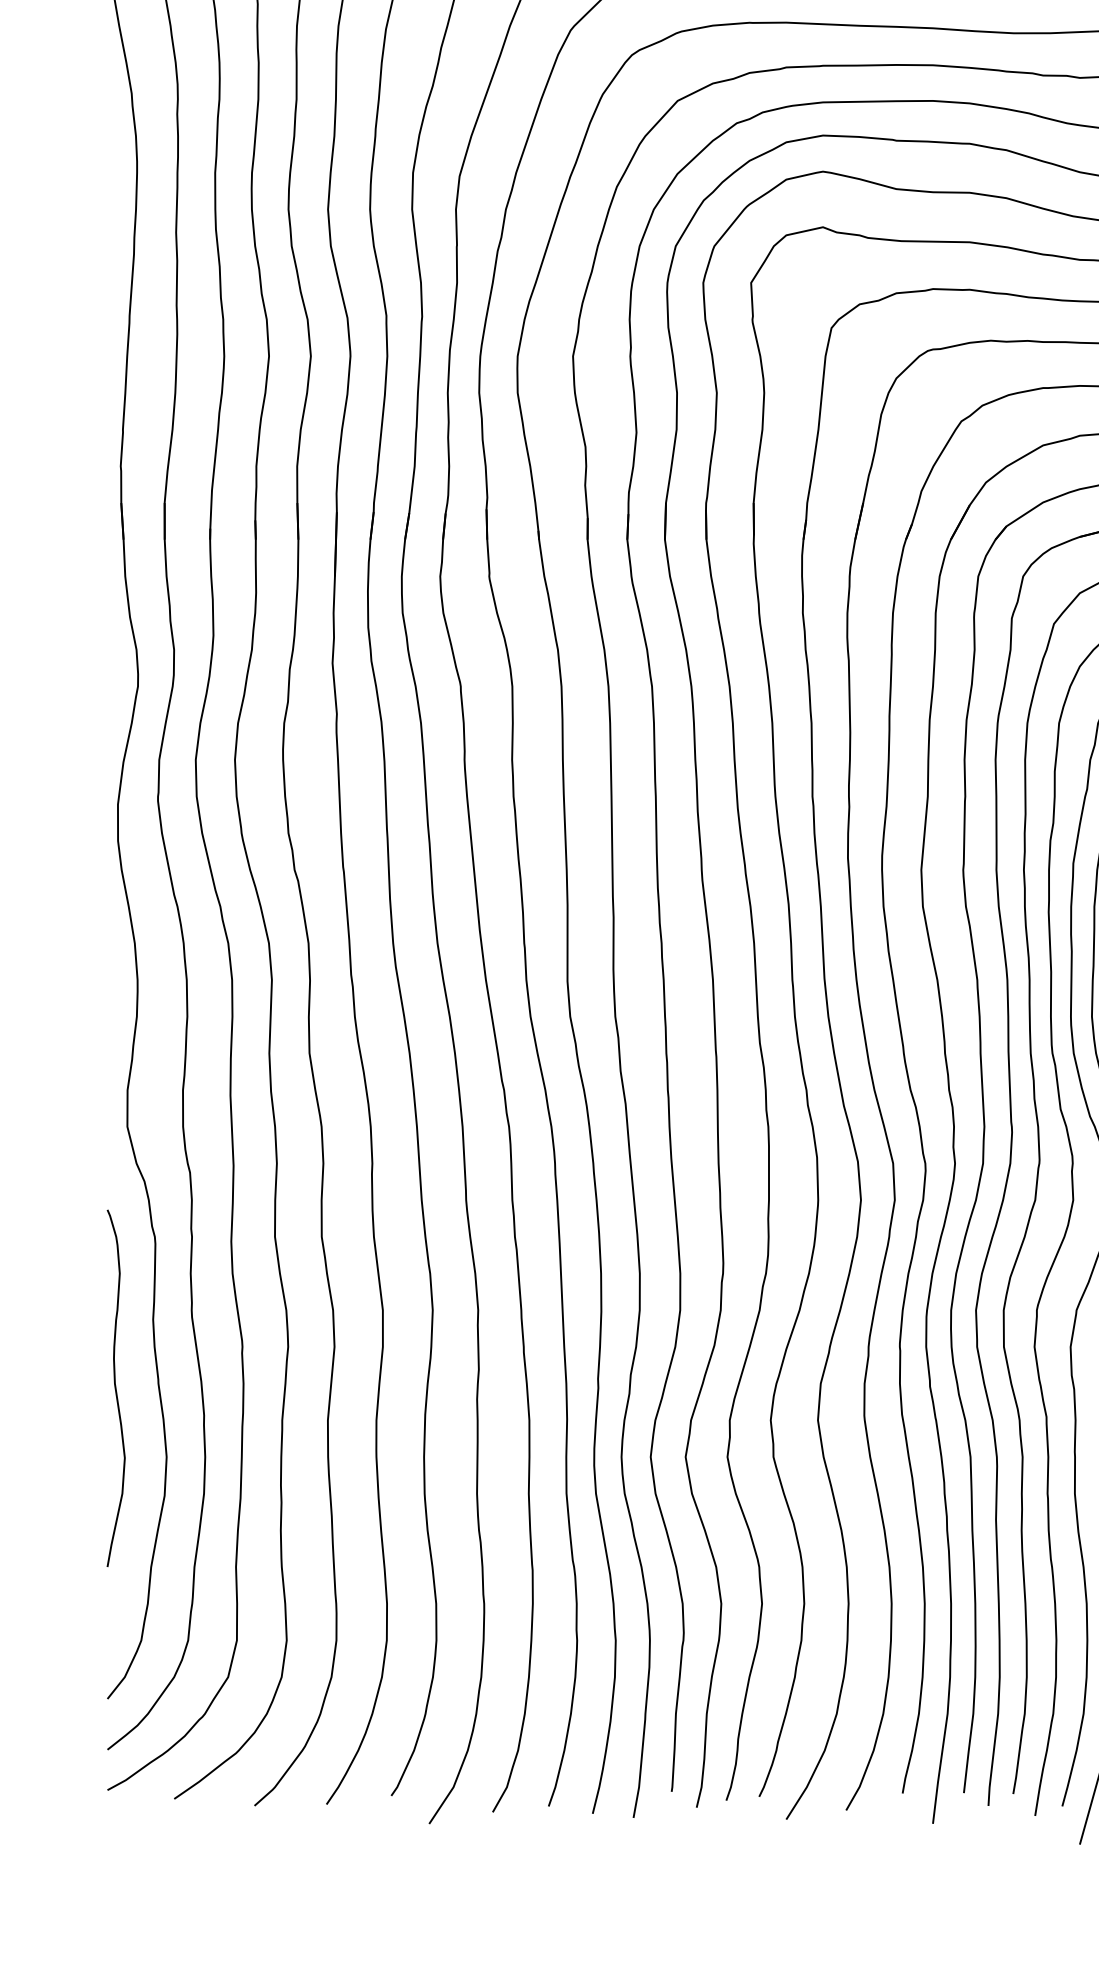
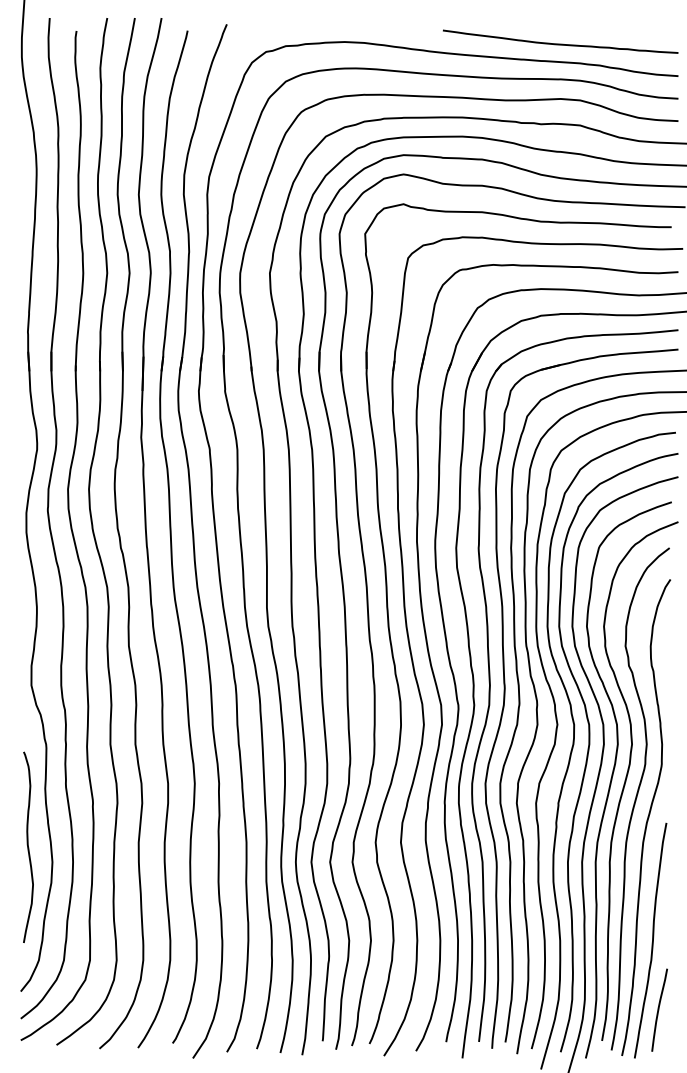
curve: (116, 1386) -> (28, 846), moved

